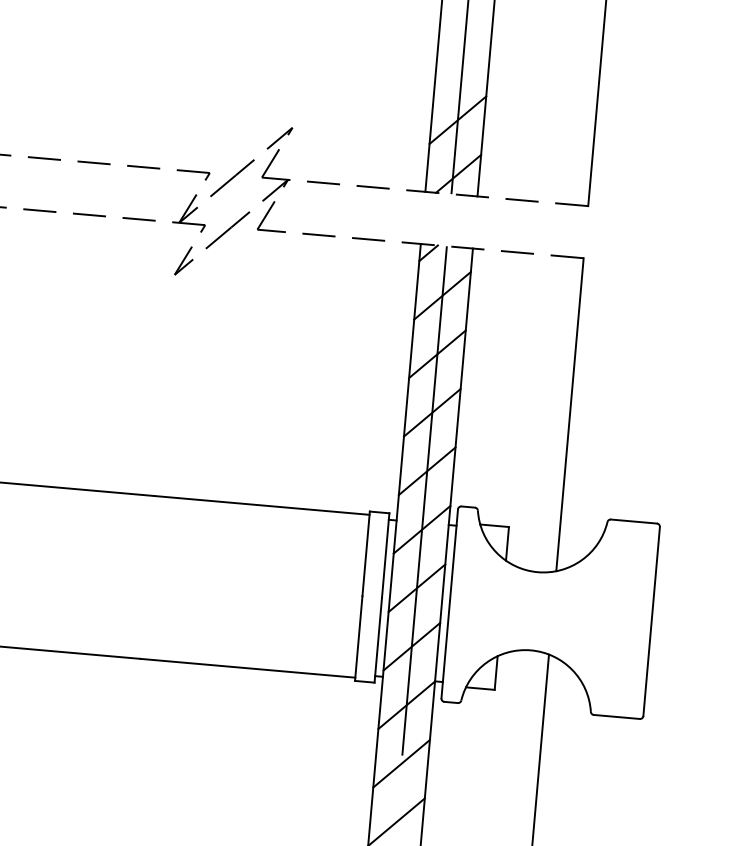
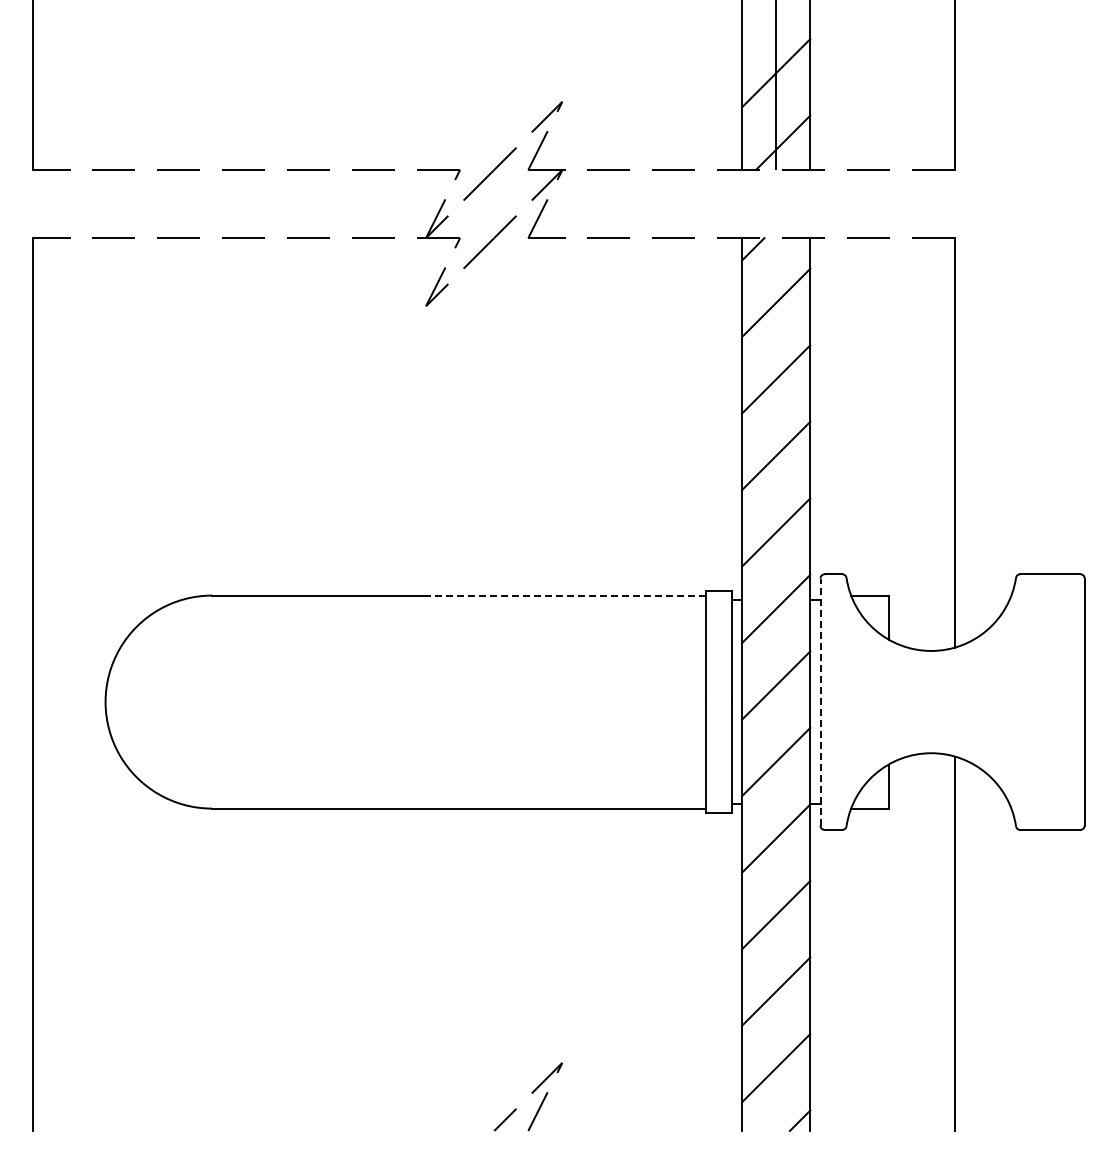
line: (424, 501) -> (776, 571), removed
line: (261, 505) -> (565, 595), solid -> dashed
line: (449, 604) -> (820, 702), solid -> dashed

